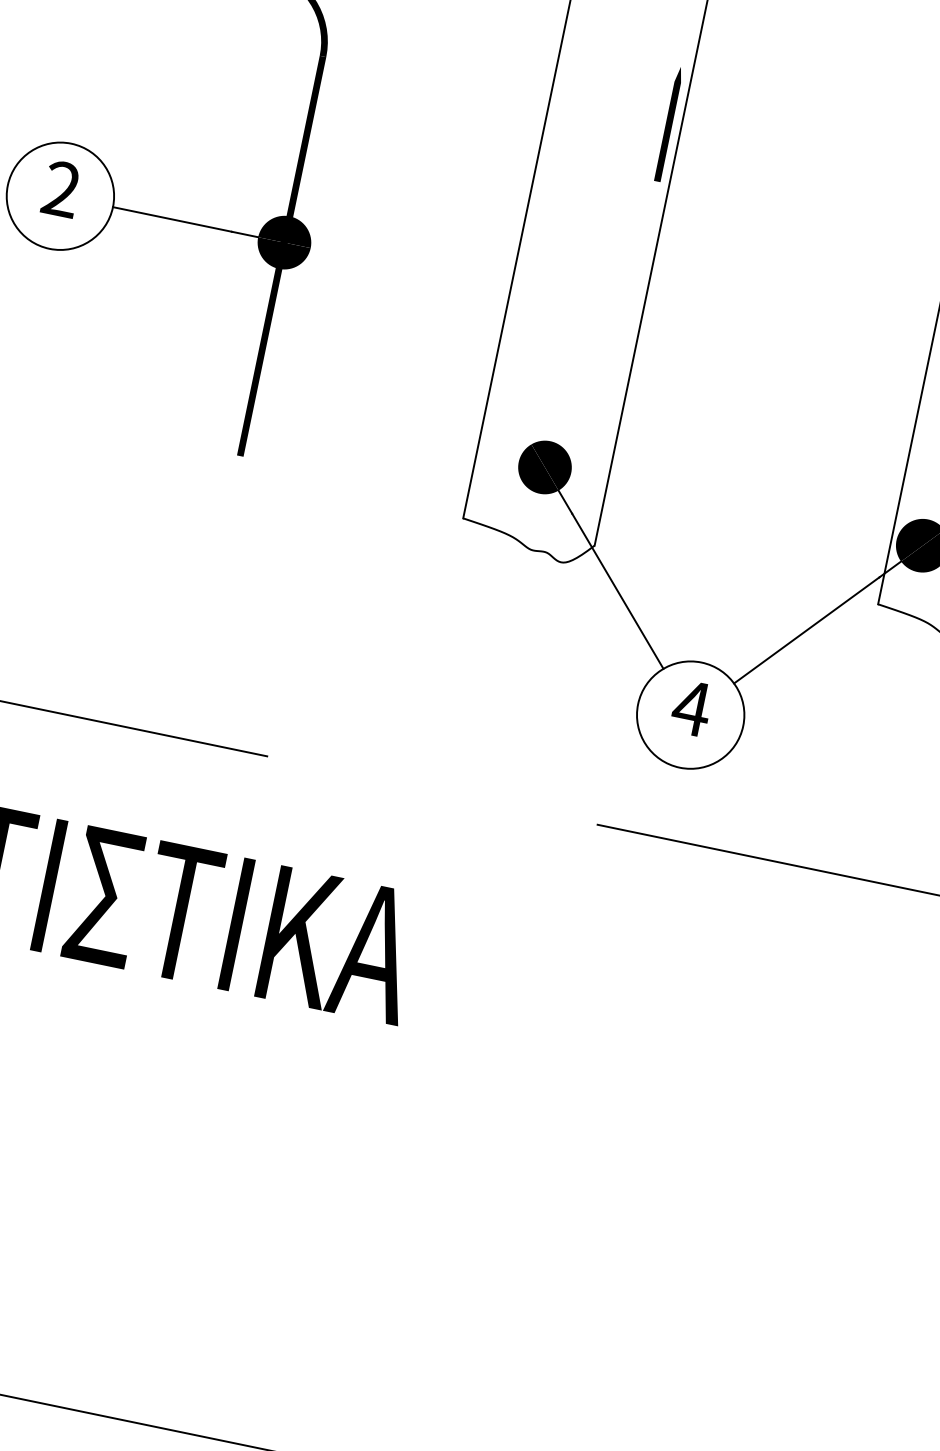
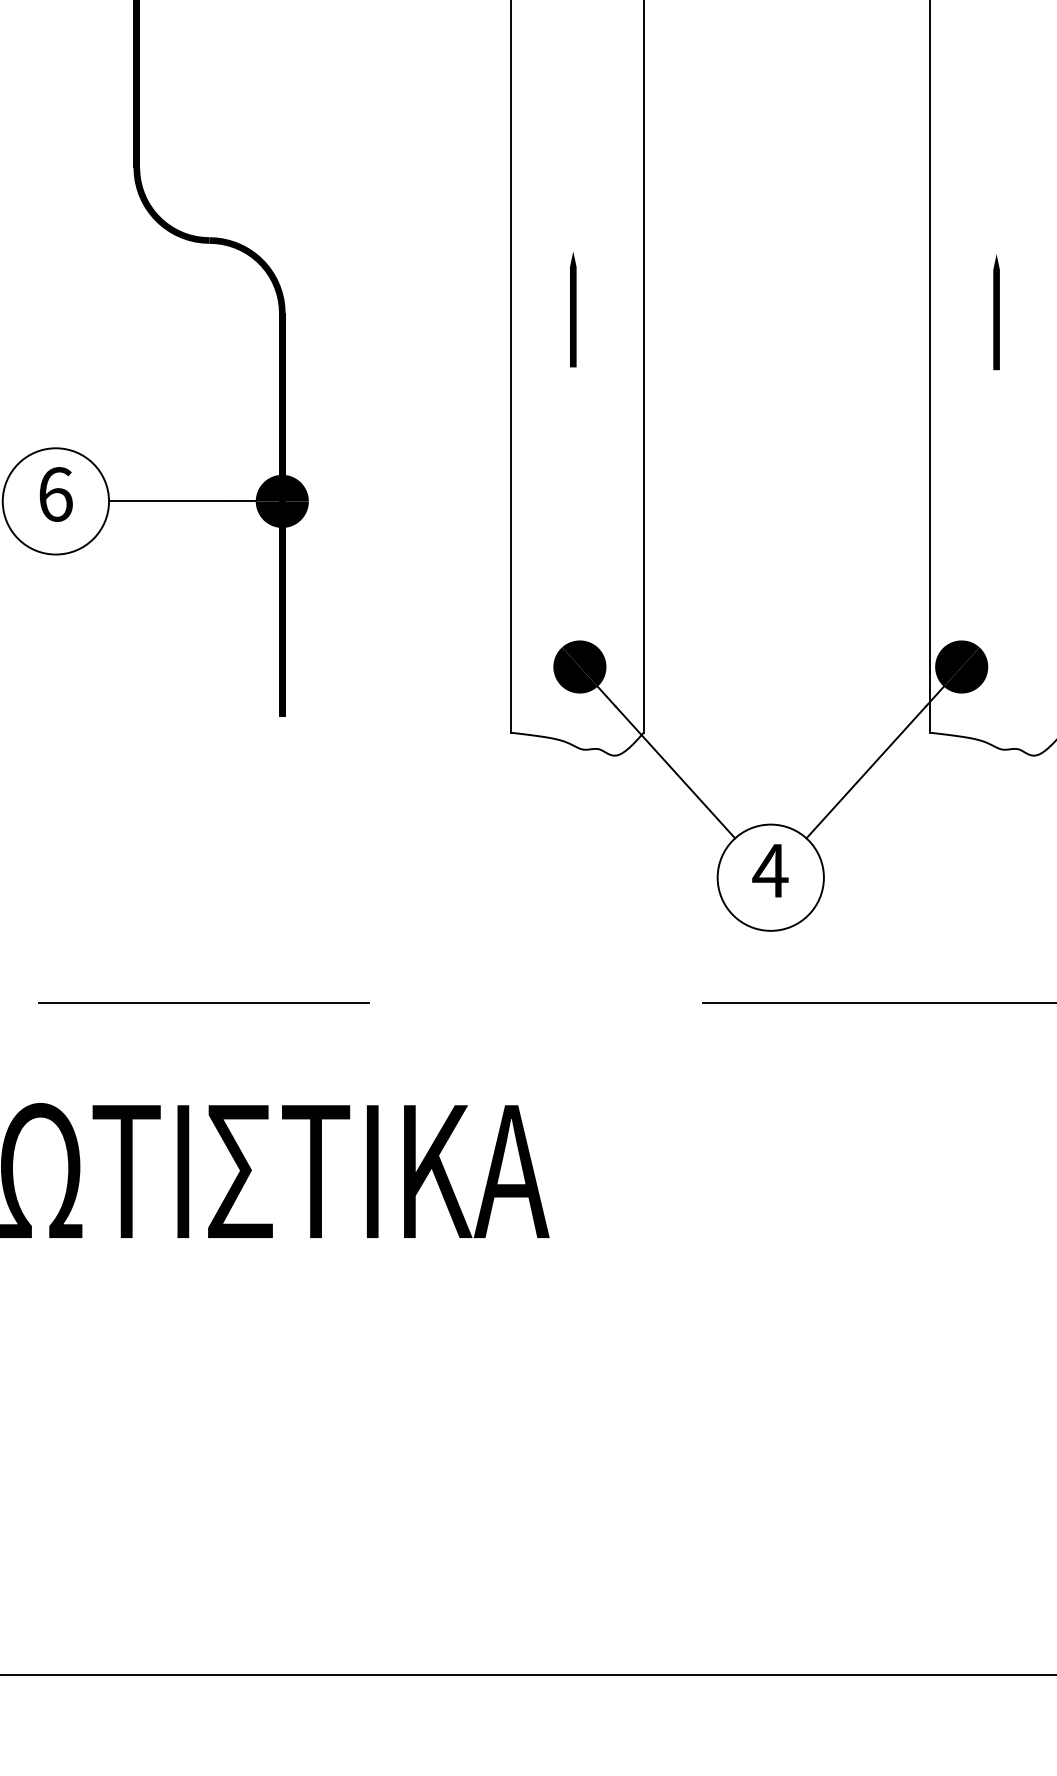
line: (669, 124) -> (573, 309), moved
text: (61, 189) -> (55, 494), 2 -> 6

